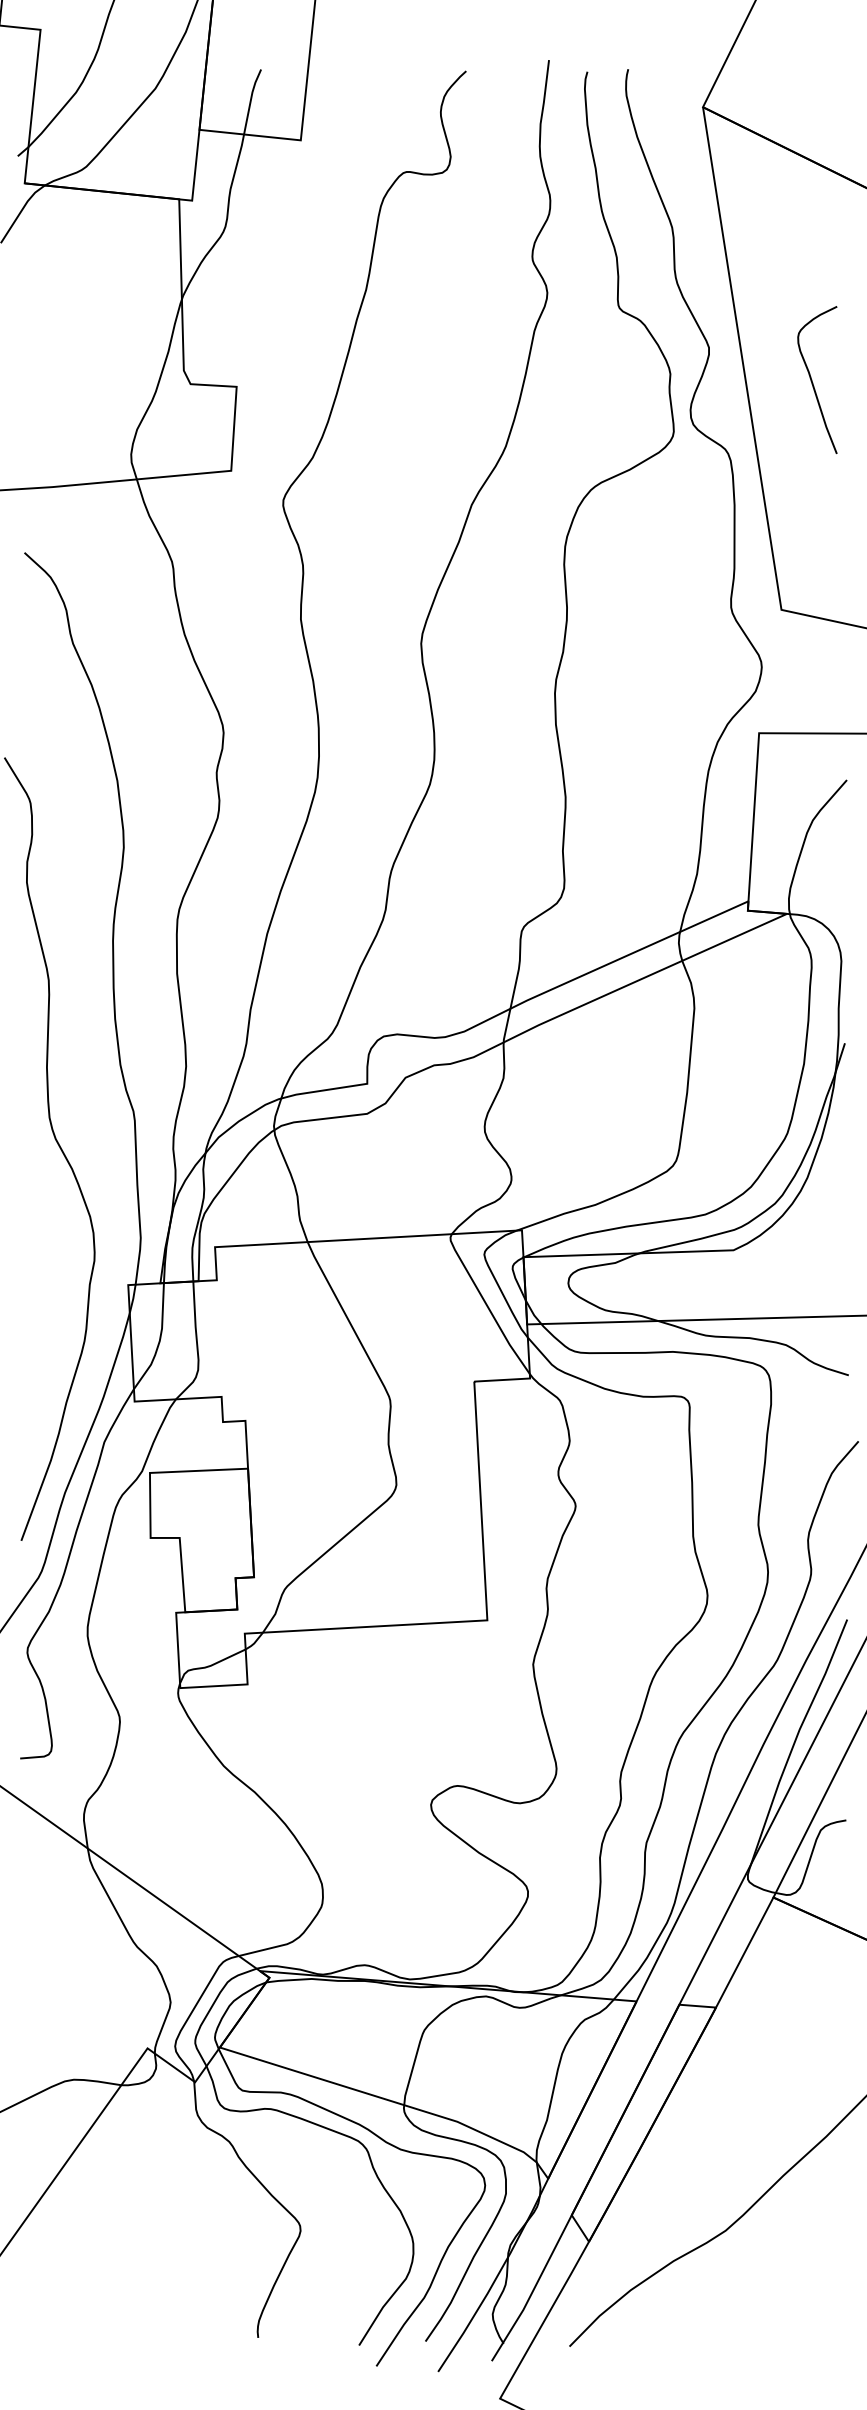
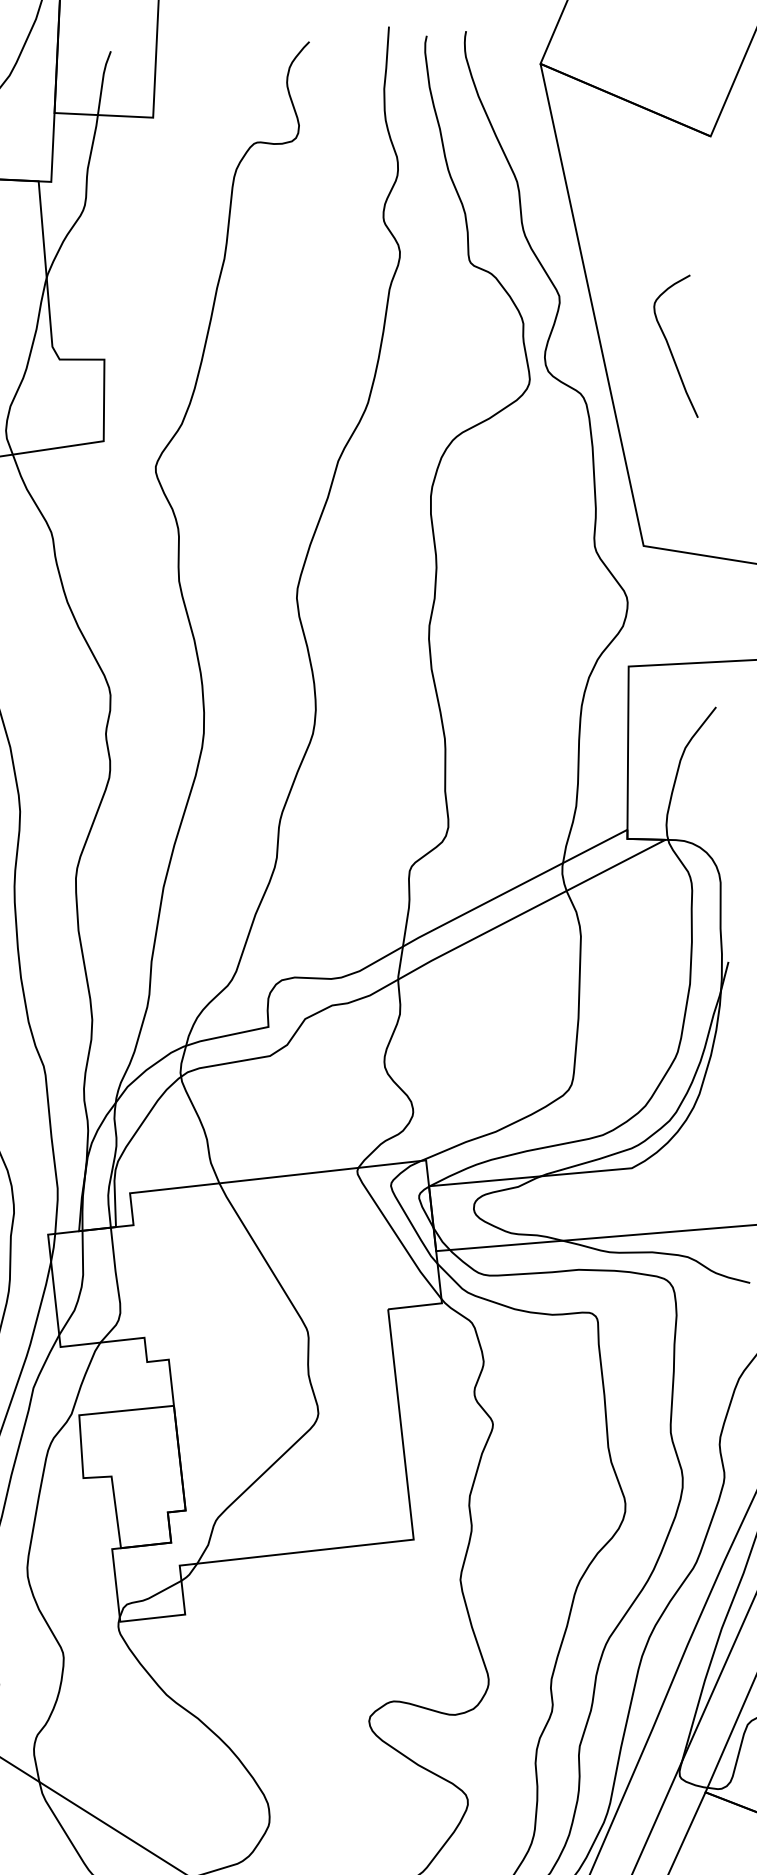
curve: (813, 382) -> (671, 349), moved

